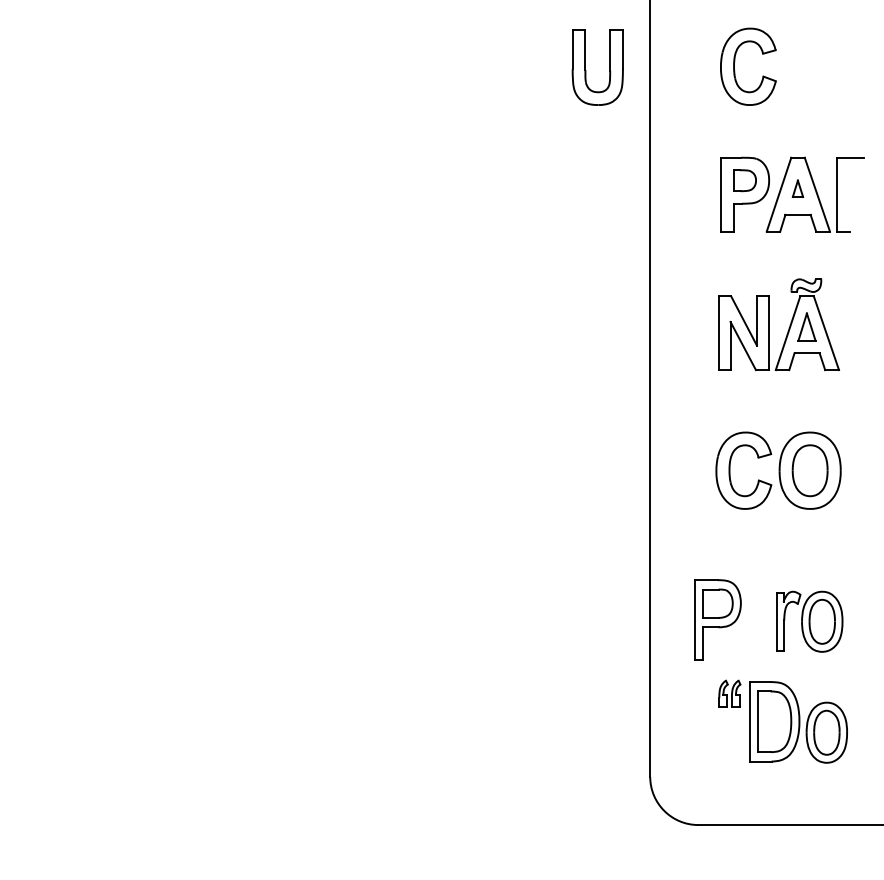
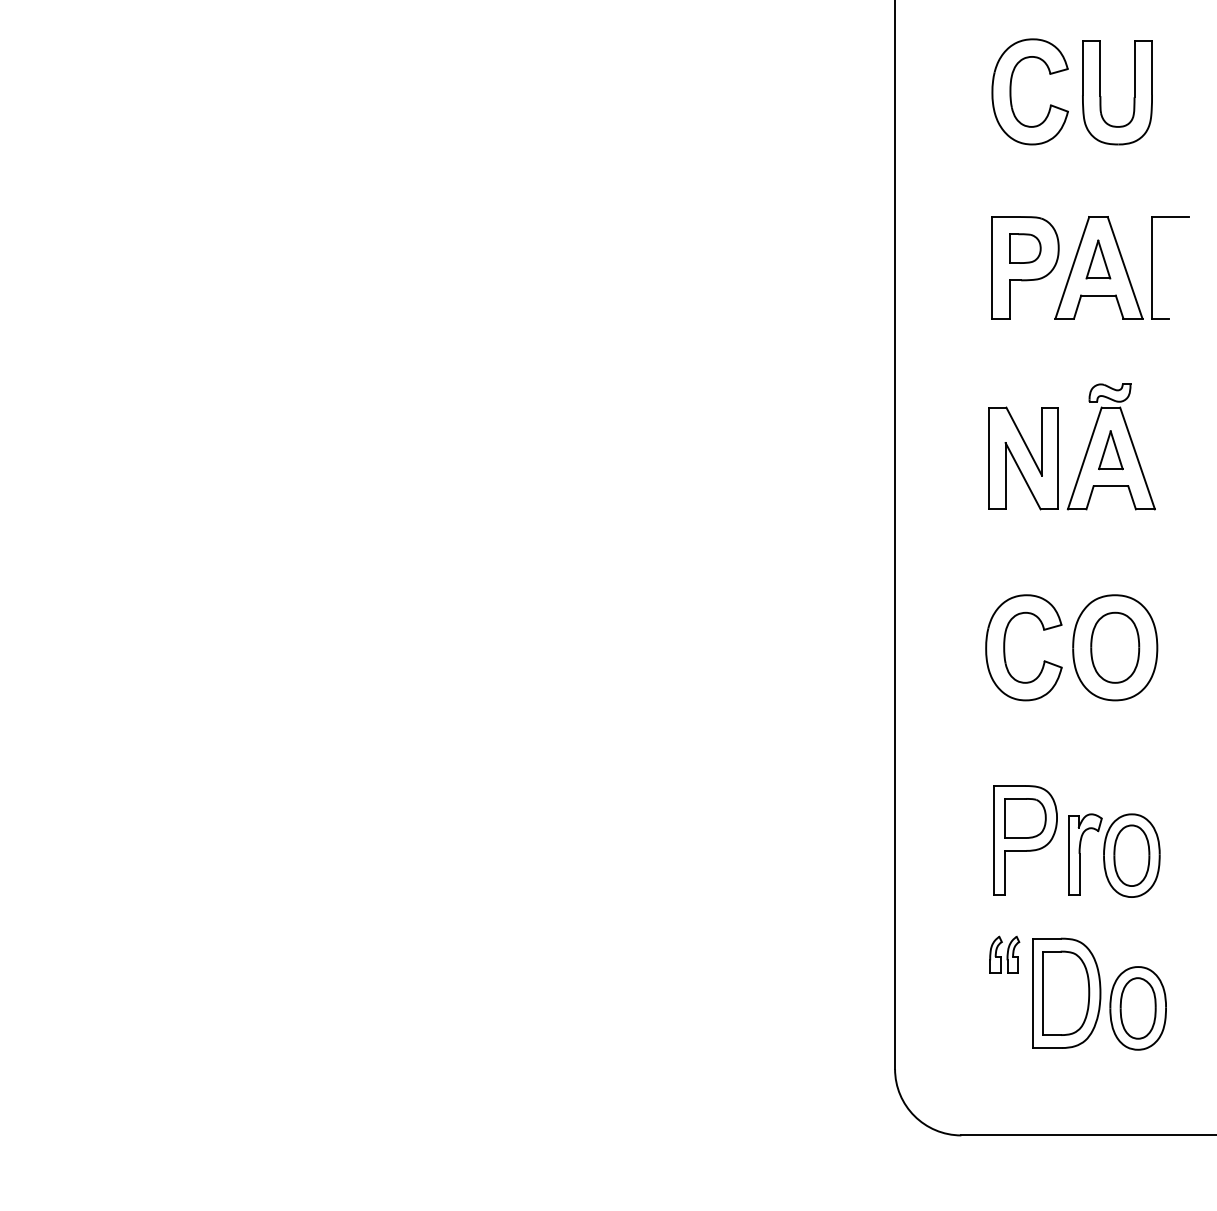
part: (586, 70) -> (1101, 96), moved
part: (797, 188) -> (1097, 259), size x1.67
part: (717, 619) -> (1024, 840), moved

